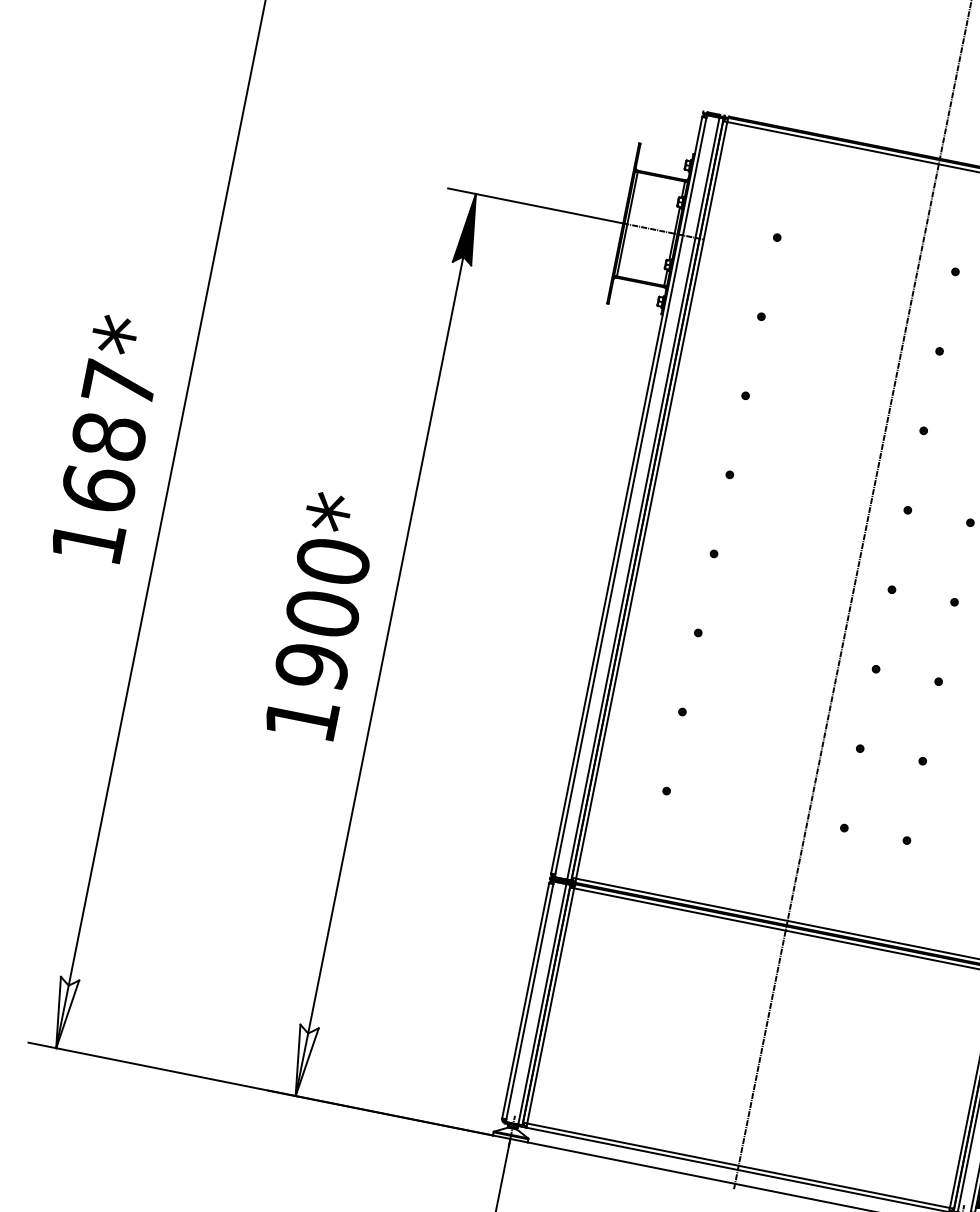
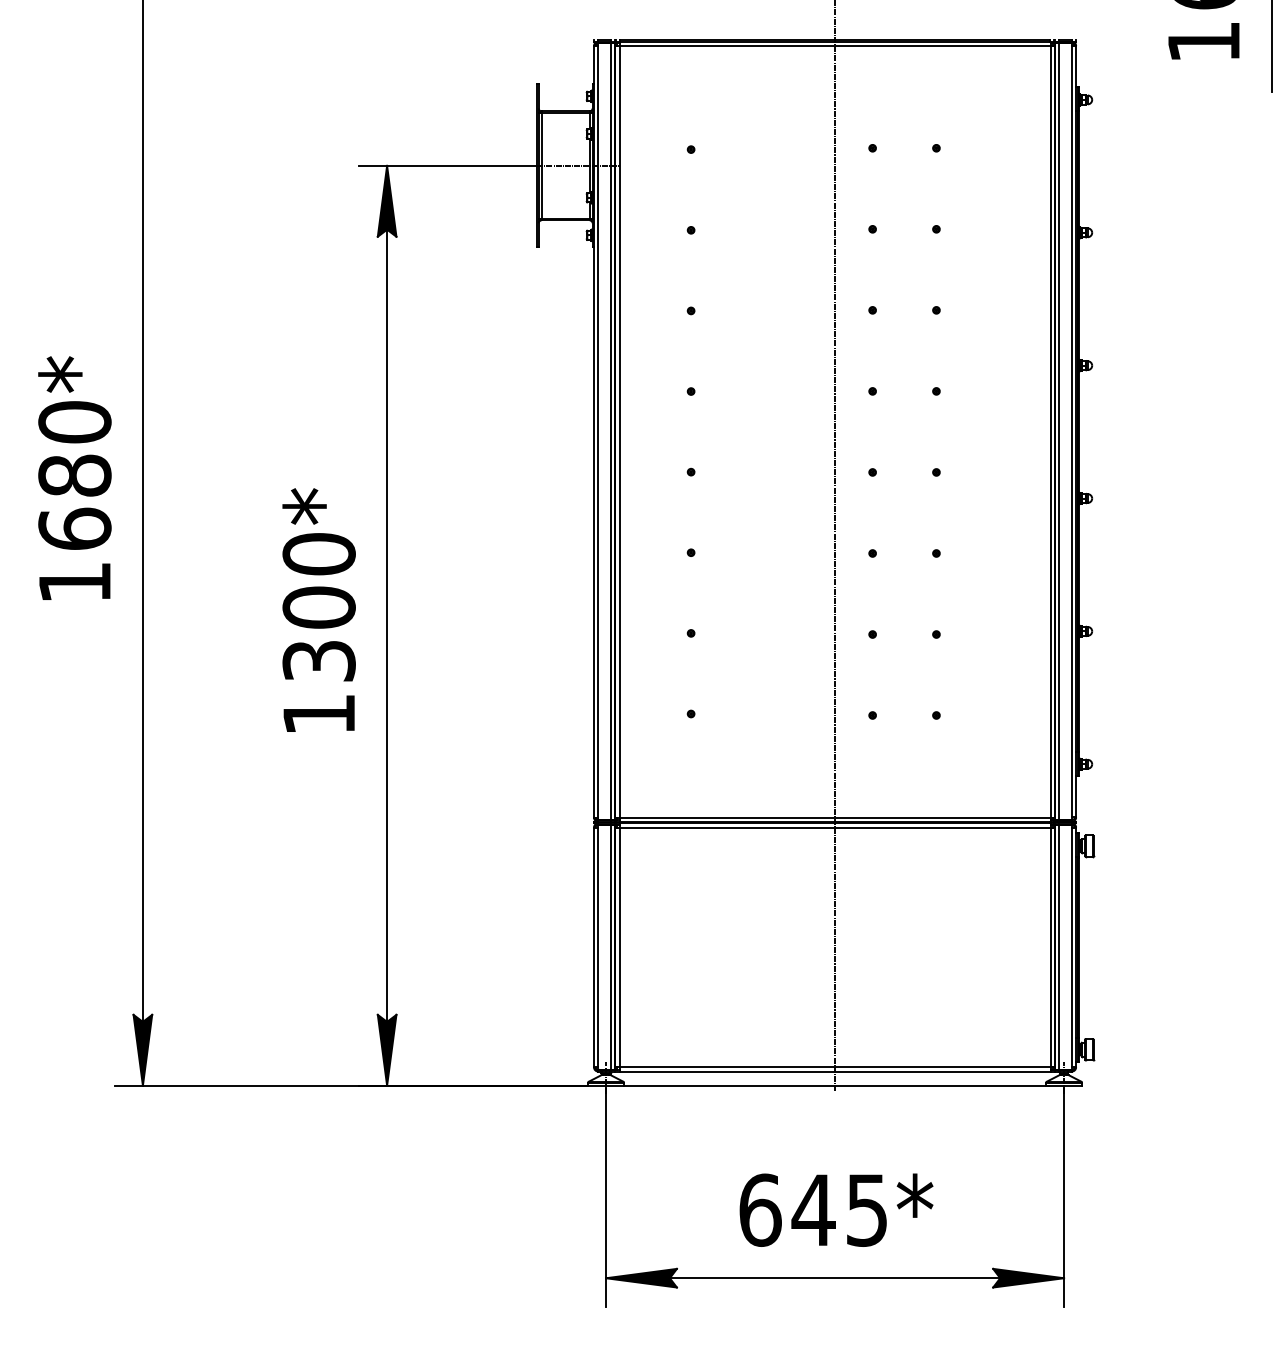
text: (119, 384) -> (74, 422), 1687* -> 1680*
text: (311, 666) -> (318, 661), 1900* -> 1300*
fill: (62, 1012) -> (142, 1049), added
fill: (302, 1060) -> (386, 1049), added

